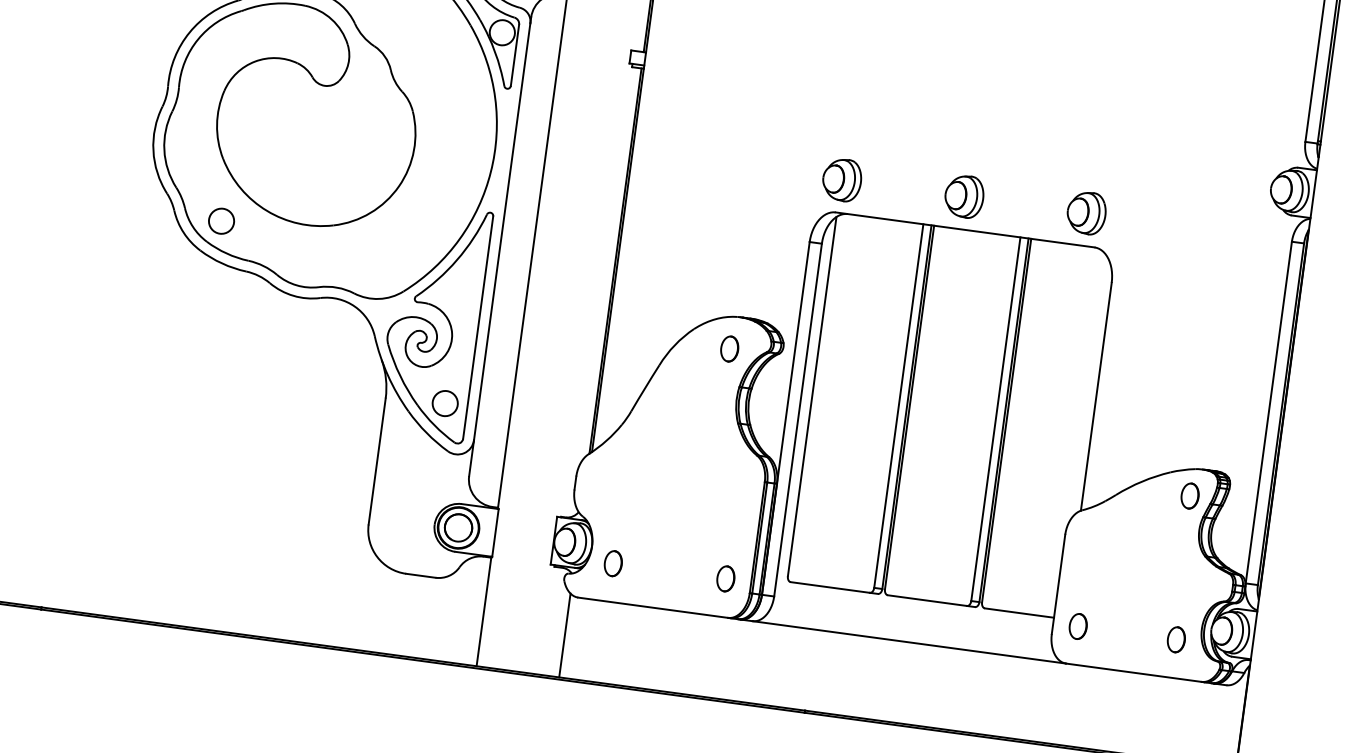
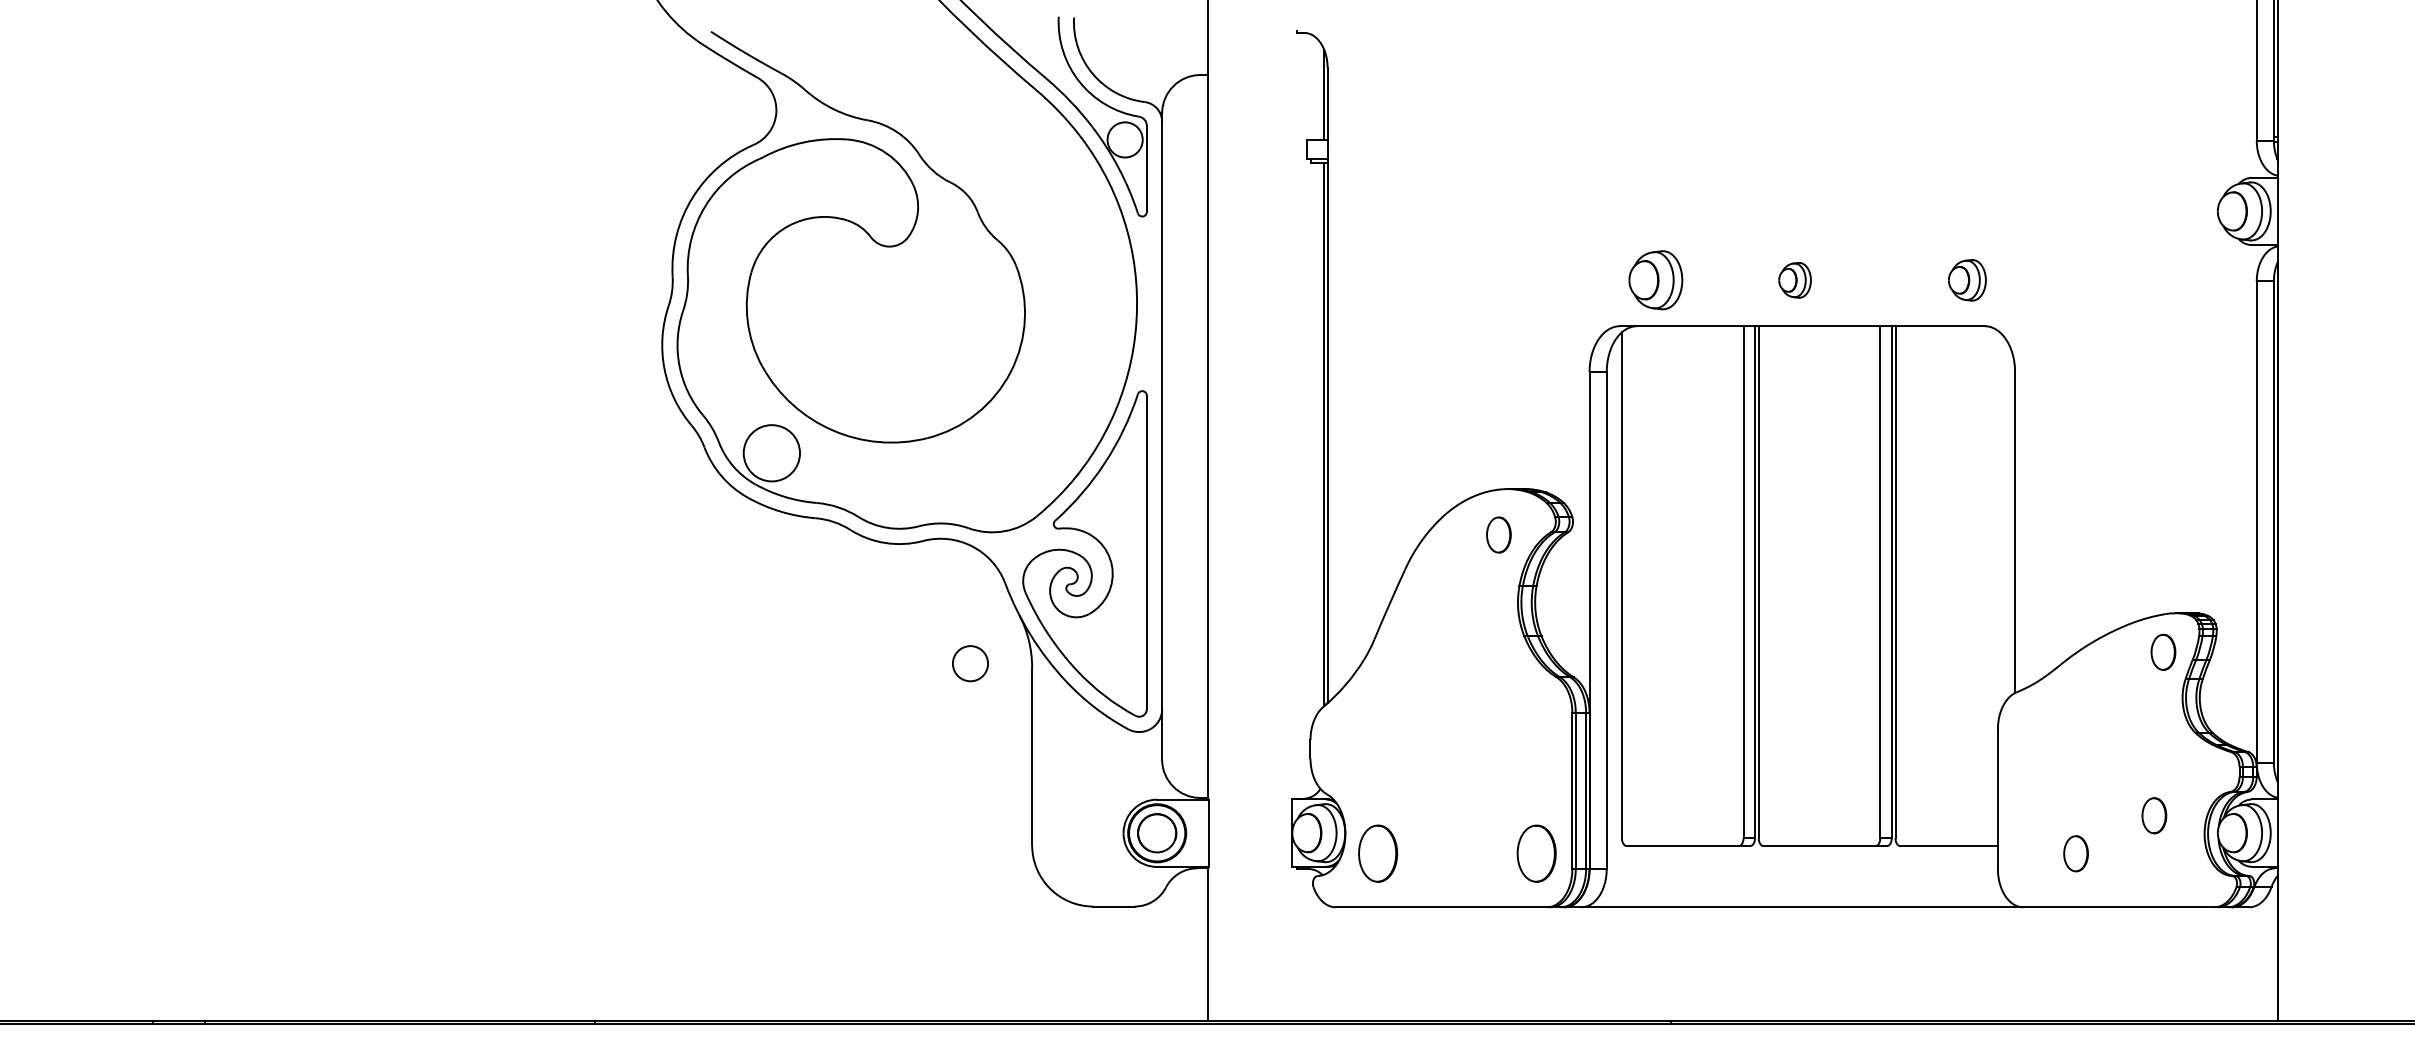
part: (841, 180) -> (1655, 280), moved
part: (963, 196) -> (1794, 280), size x0.6
part: (1086, 213) -> (1967, 280), size x0.7
circle: (221, 220) -> (771, 452), size x1.6
circle: (445, 403) -> (970, 663), moved
part: (612, 563) -> (1377, 853), size x1.6
part: (725, 578) -> (1536, 853), size x1.6
part: (1077, 626) -> (2075, 853), moved
line: (564, 635) -> (1324, 962), removed
part: (1176, 639) -> (2154, 815), moved

